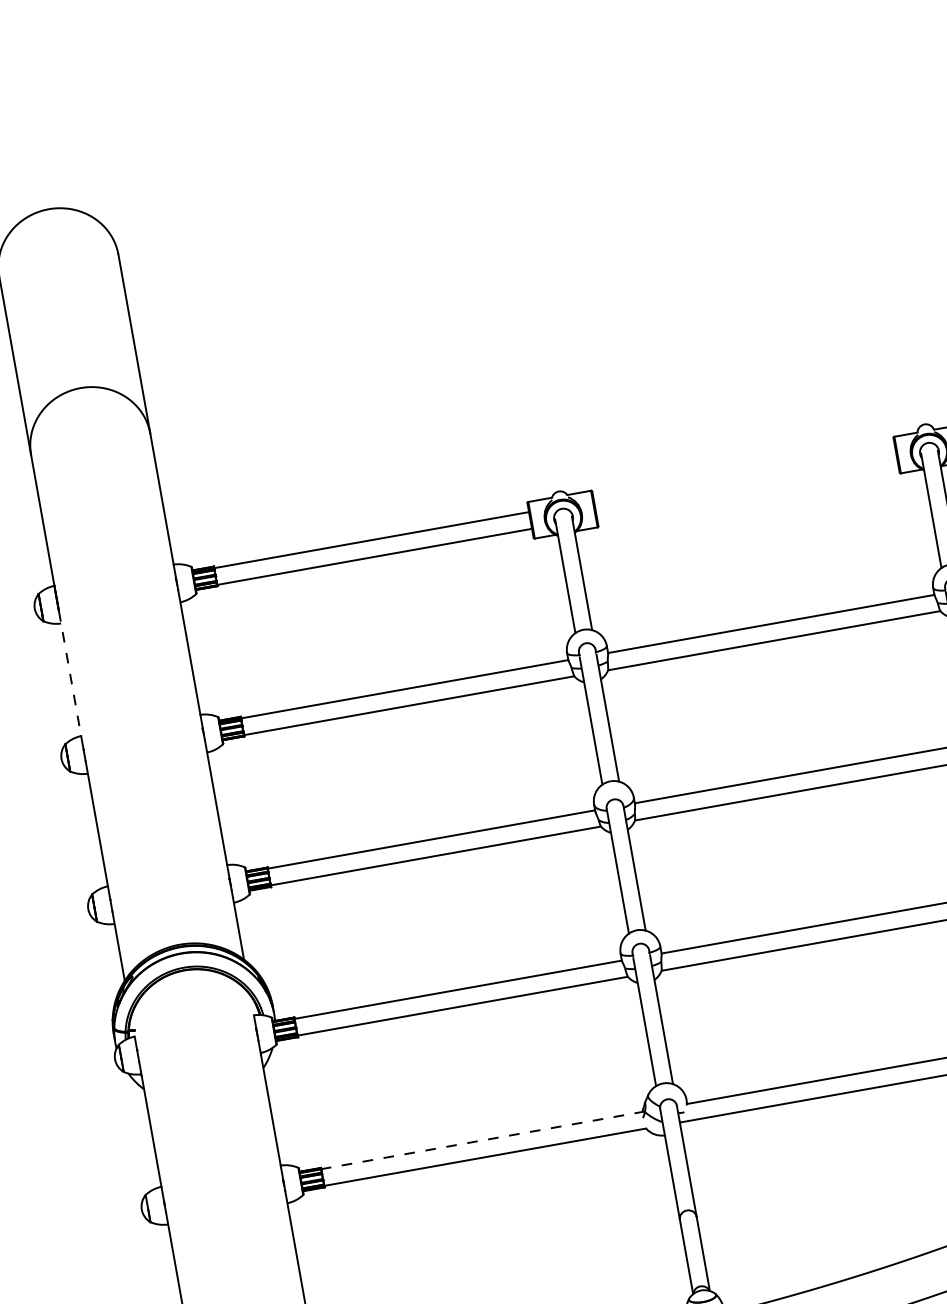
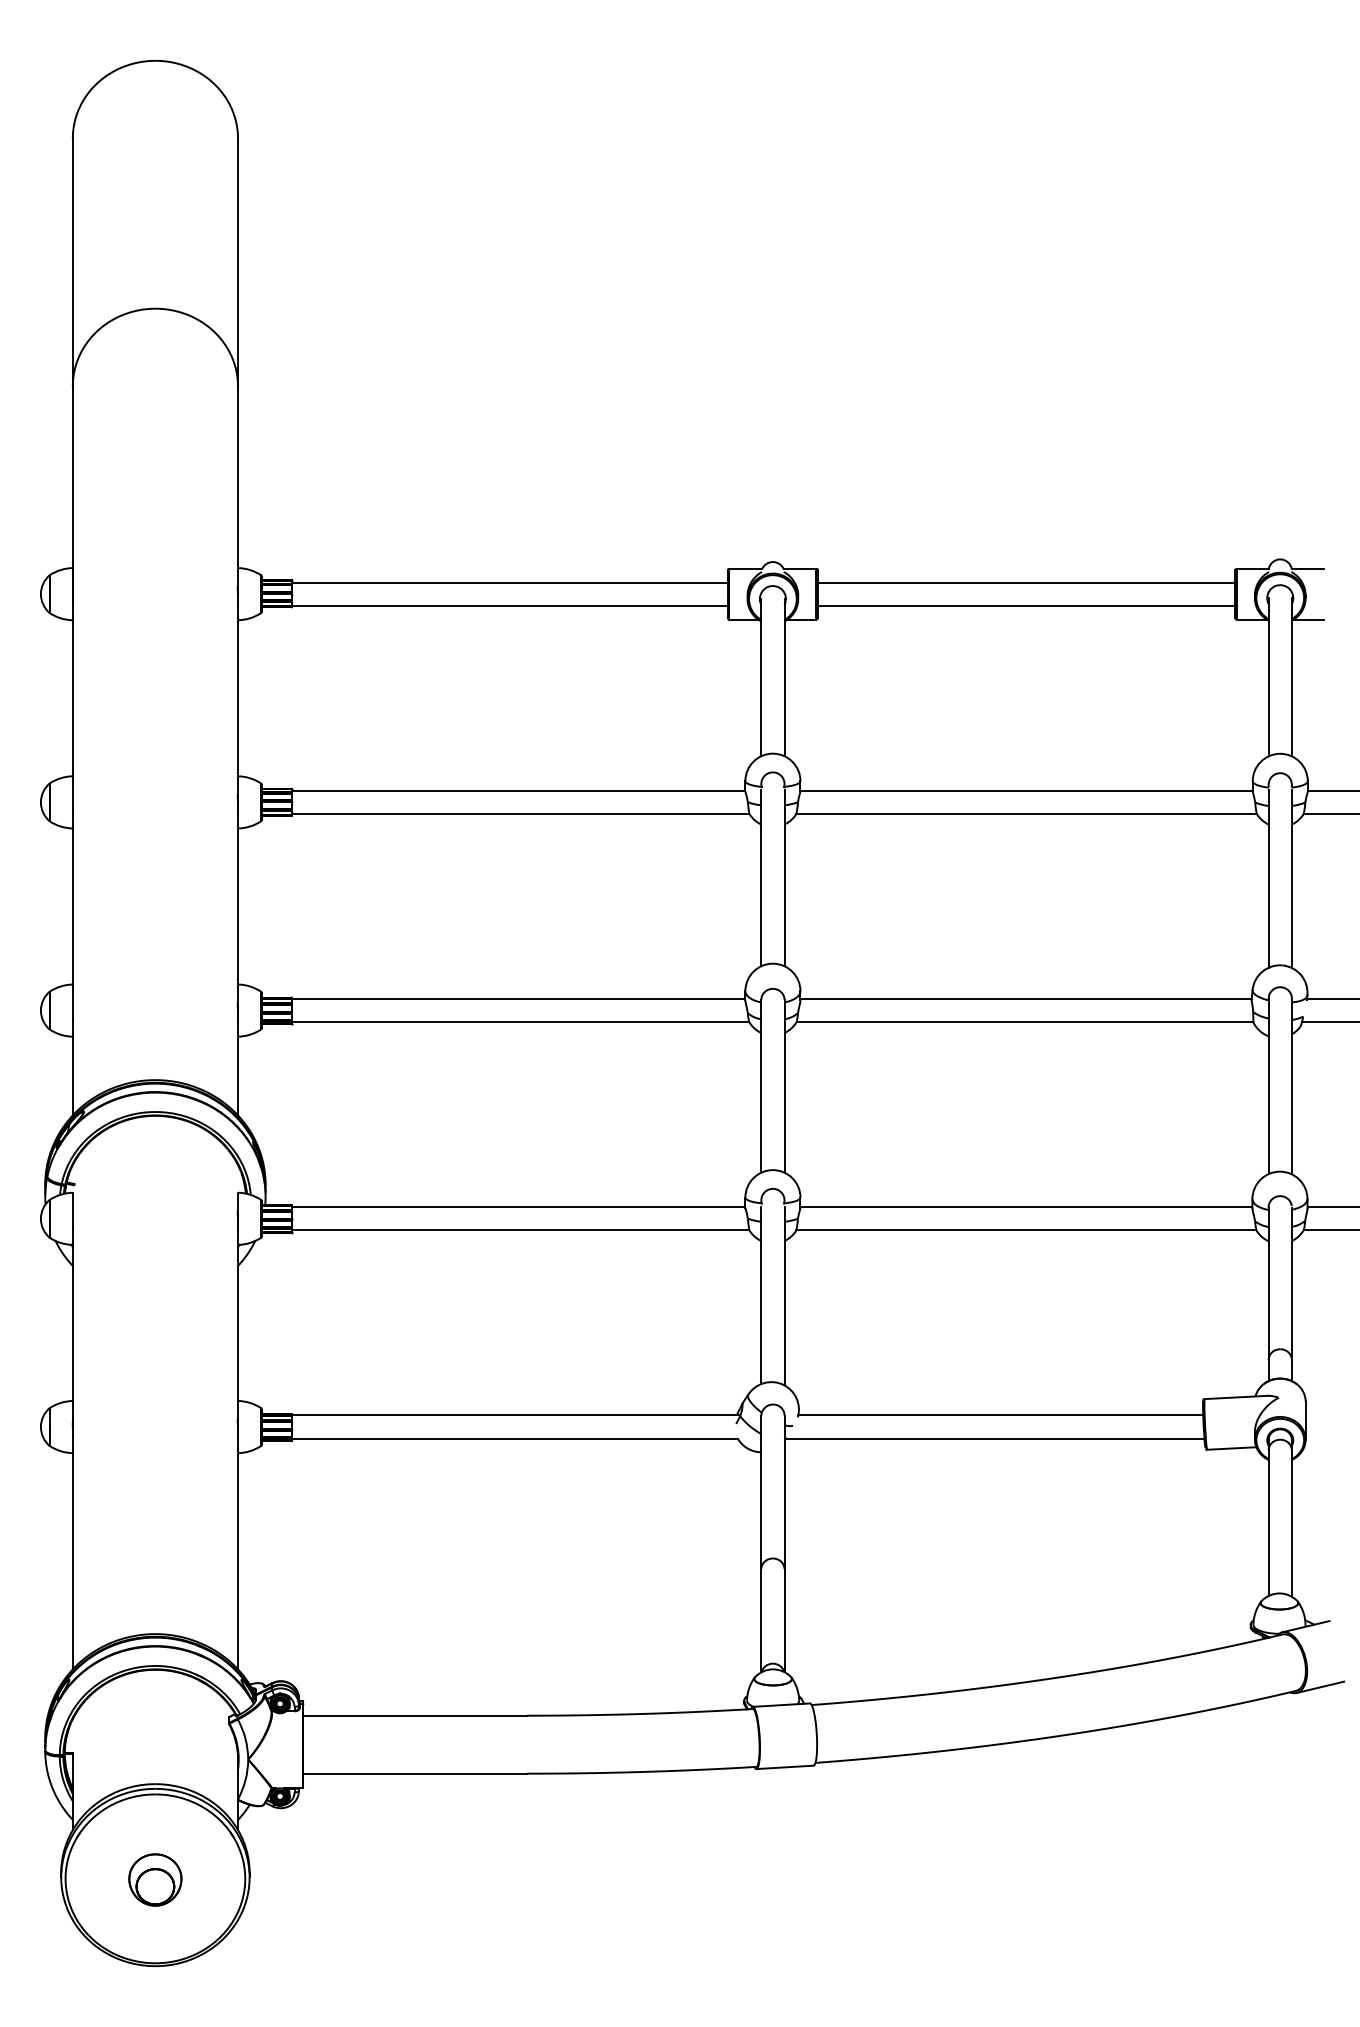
line: (744, 473) -> (1026, 582), added
line: (747, 490) -> (1026, 605), added
line: (69, 673) -> (72, 689), dashed -> solid
line: (482, 1140) -> (515, 1415), dashed -> solid

